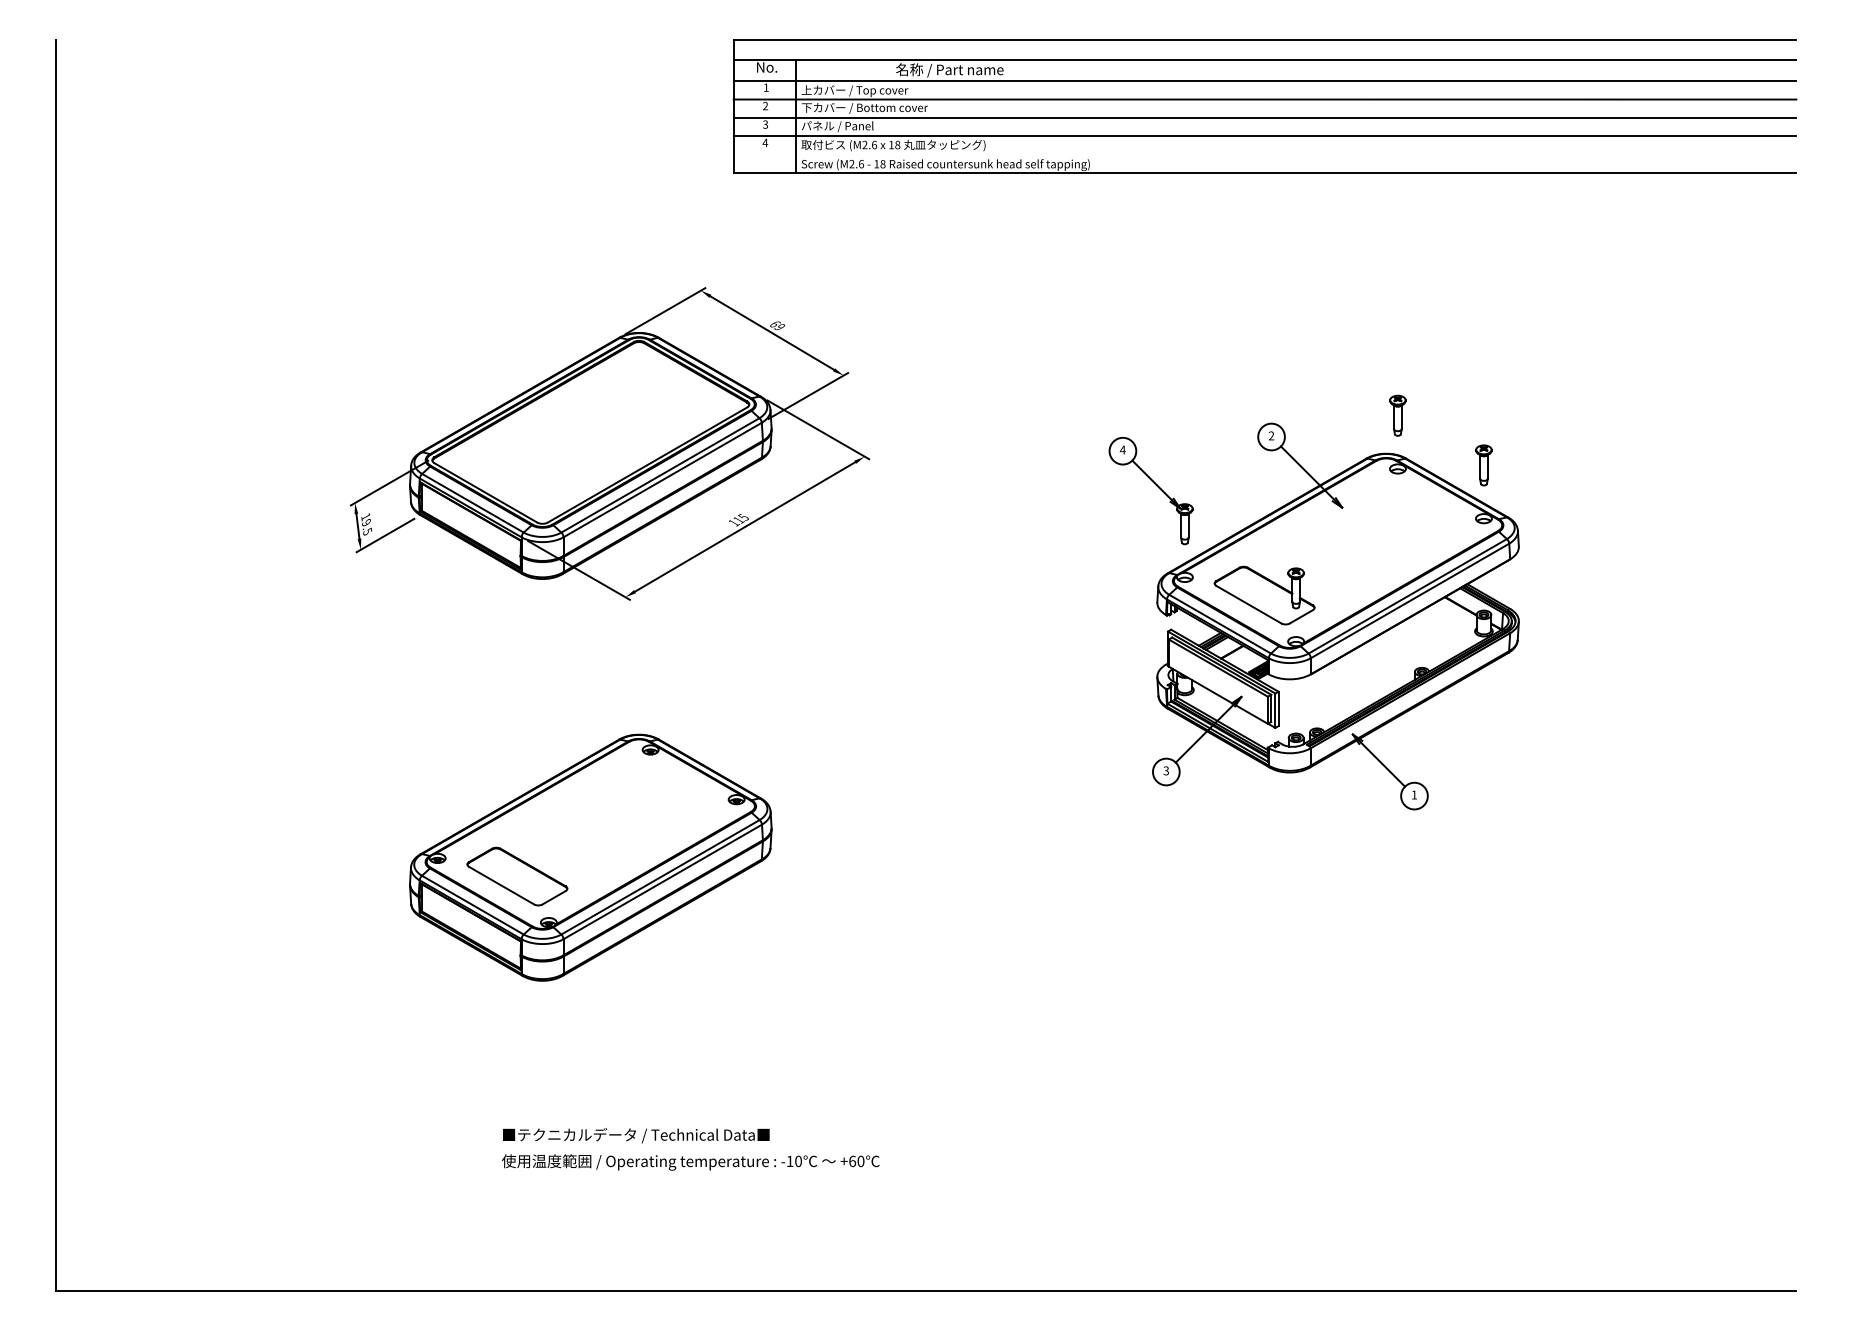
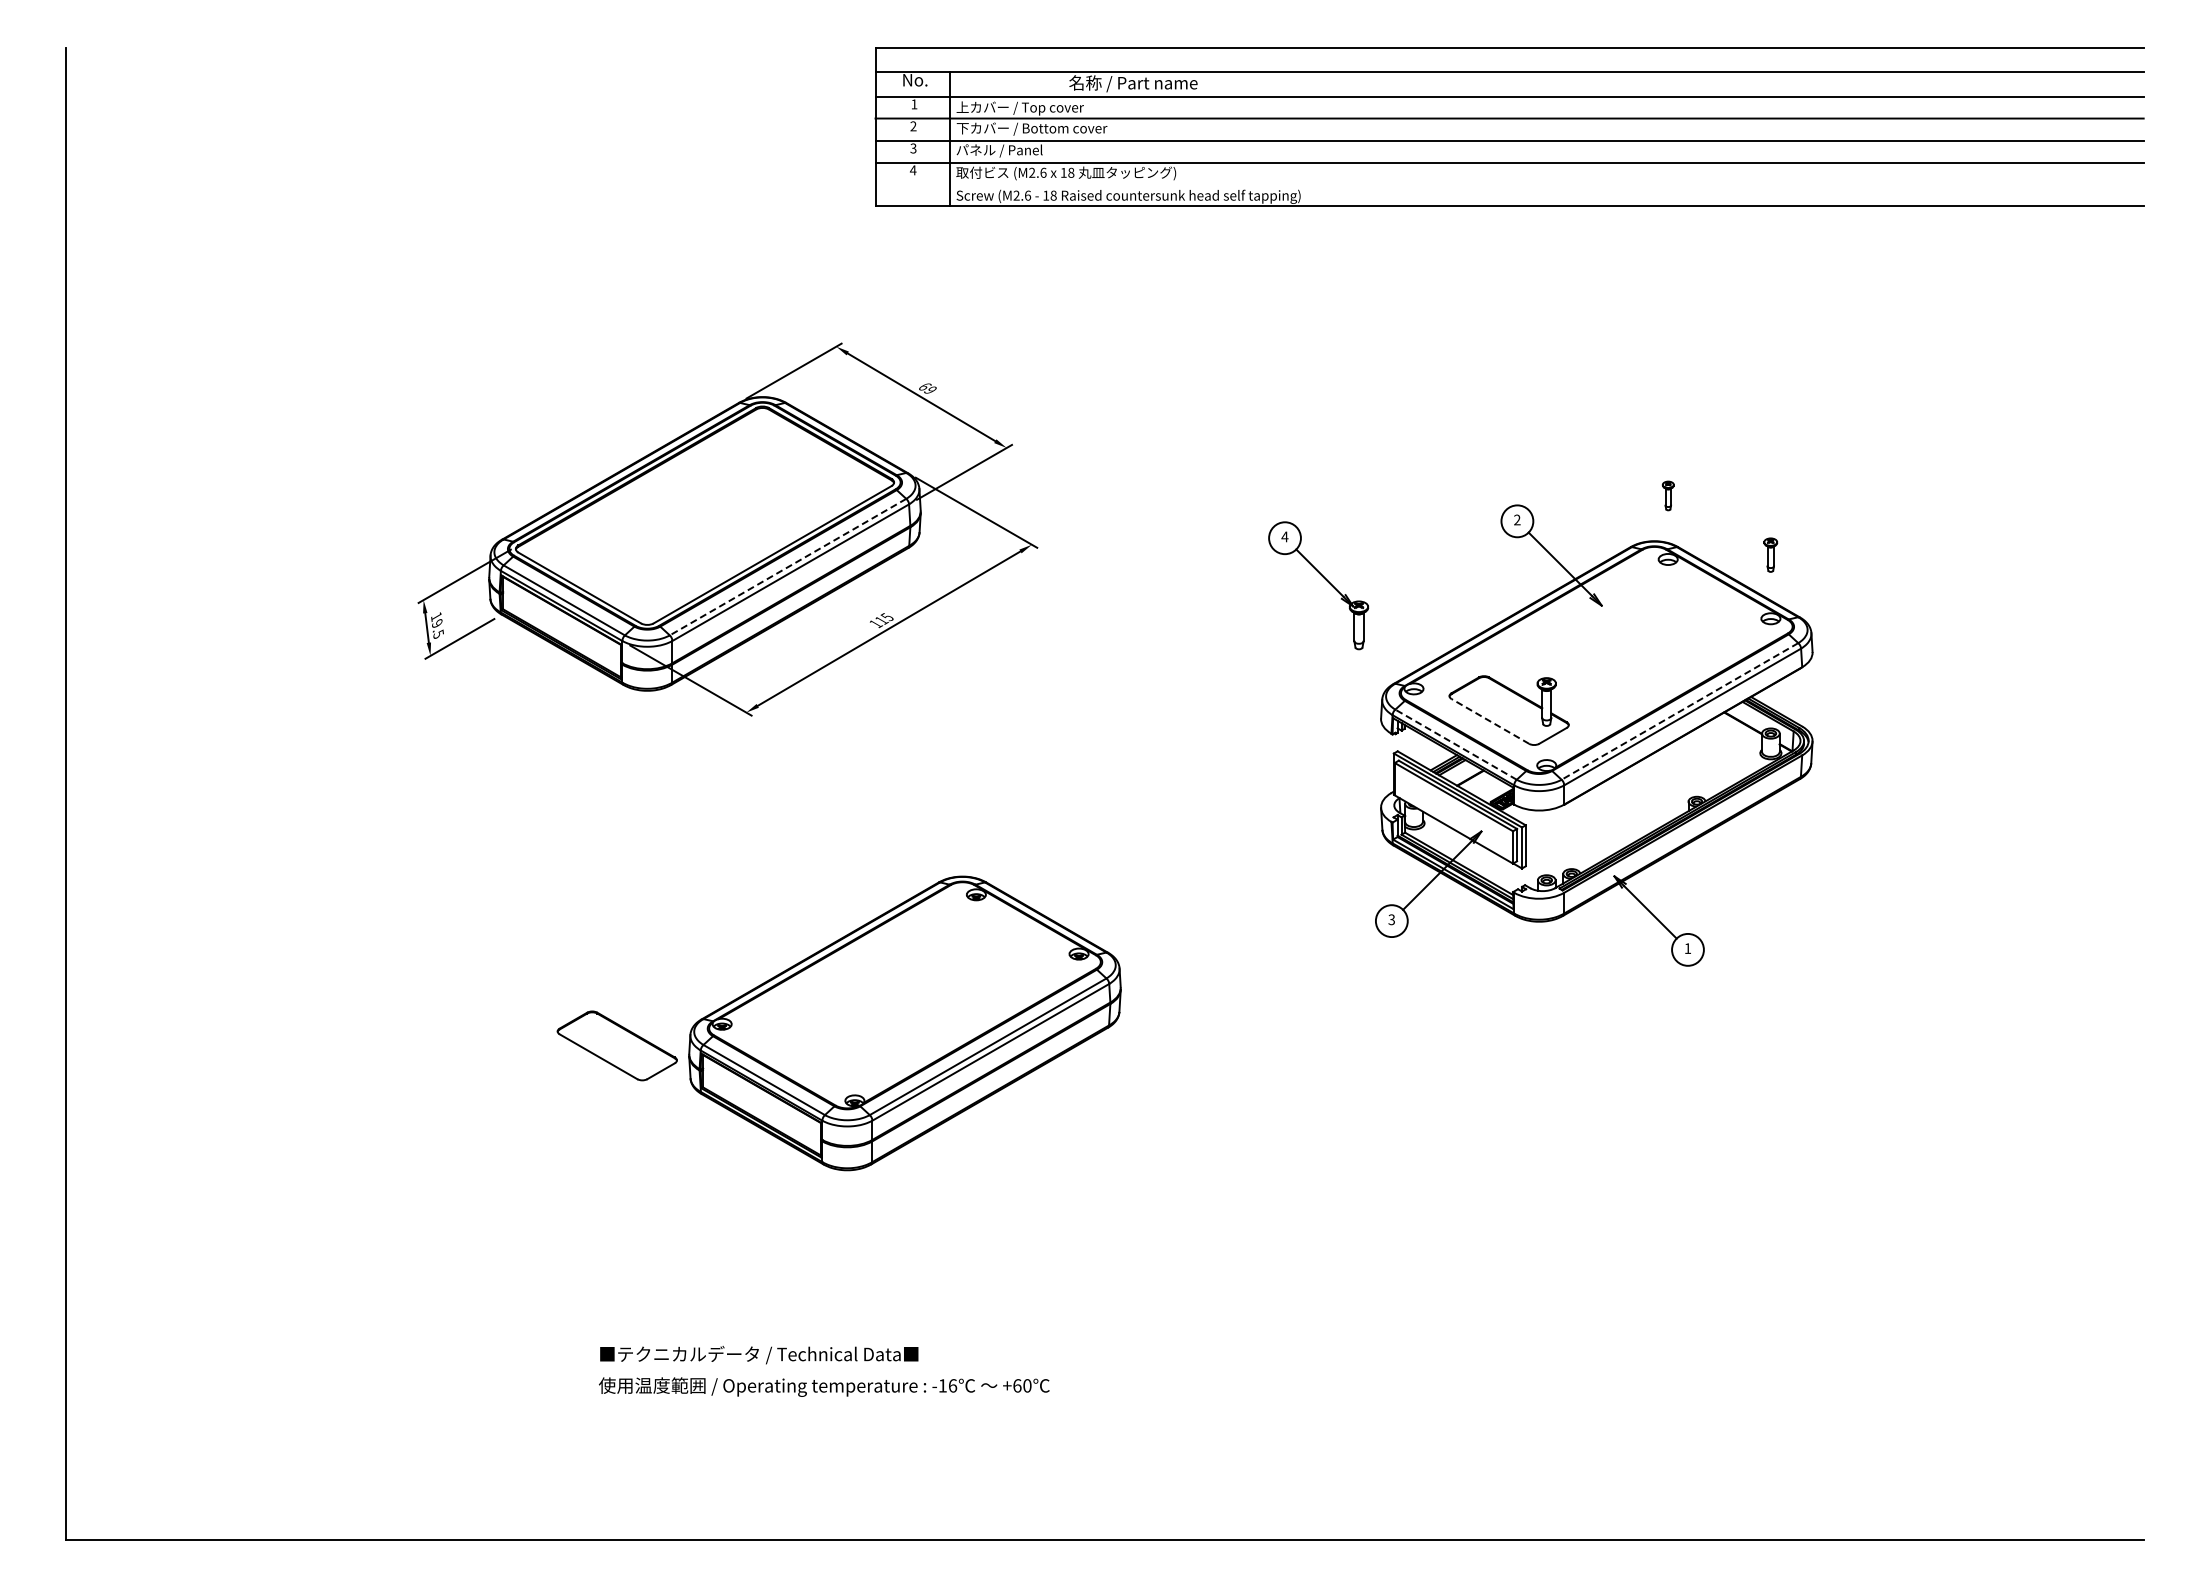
part: (1398, 415) -> (1668, 495), size x0.6
part: (1483, 464) -> (1770, 554), size x0.7
line: (660, 475) -> (788, 567), solid -> dashed
part: (1156, 485) -> (1324, 579), moved
line: (1407, 596) -> (1679, 711), solid -> dashed
line: (1249, 604) -> (1490, 721), solid -> dashed
line: (1219, 624) -> (1455, 744), solid -> dashed
part: (590, 857) -> (904, 1023), moved
text: (798, 1161) -> (952, 1385), -10 -> -16

